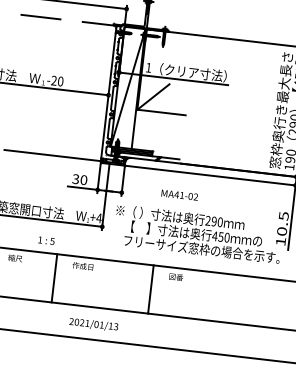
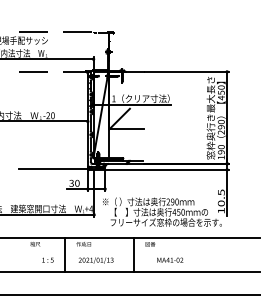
text: (180, 194) -> (170, 259), moved
text: (46, 239) -> (47, 259), moved
text: (92, 324) -> (95, 260), moved

